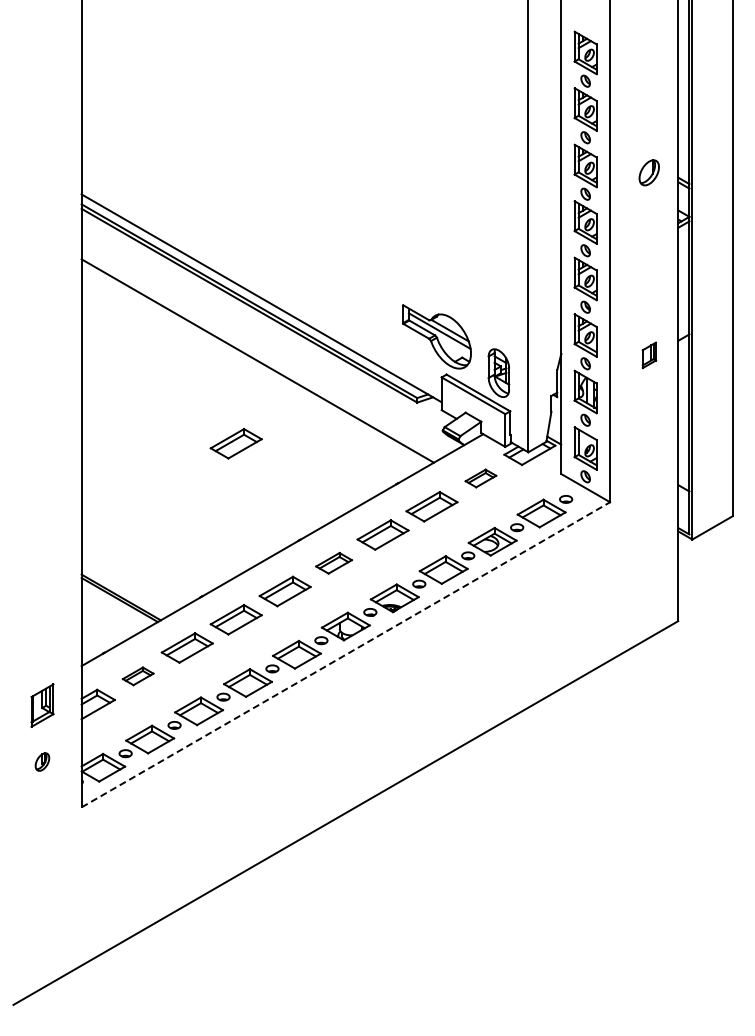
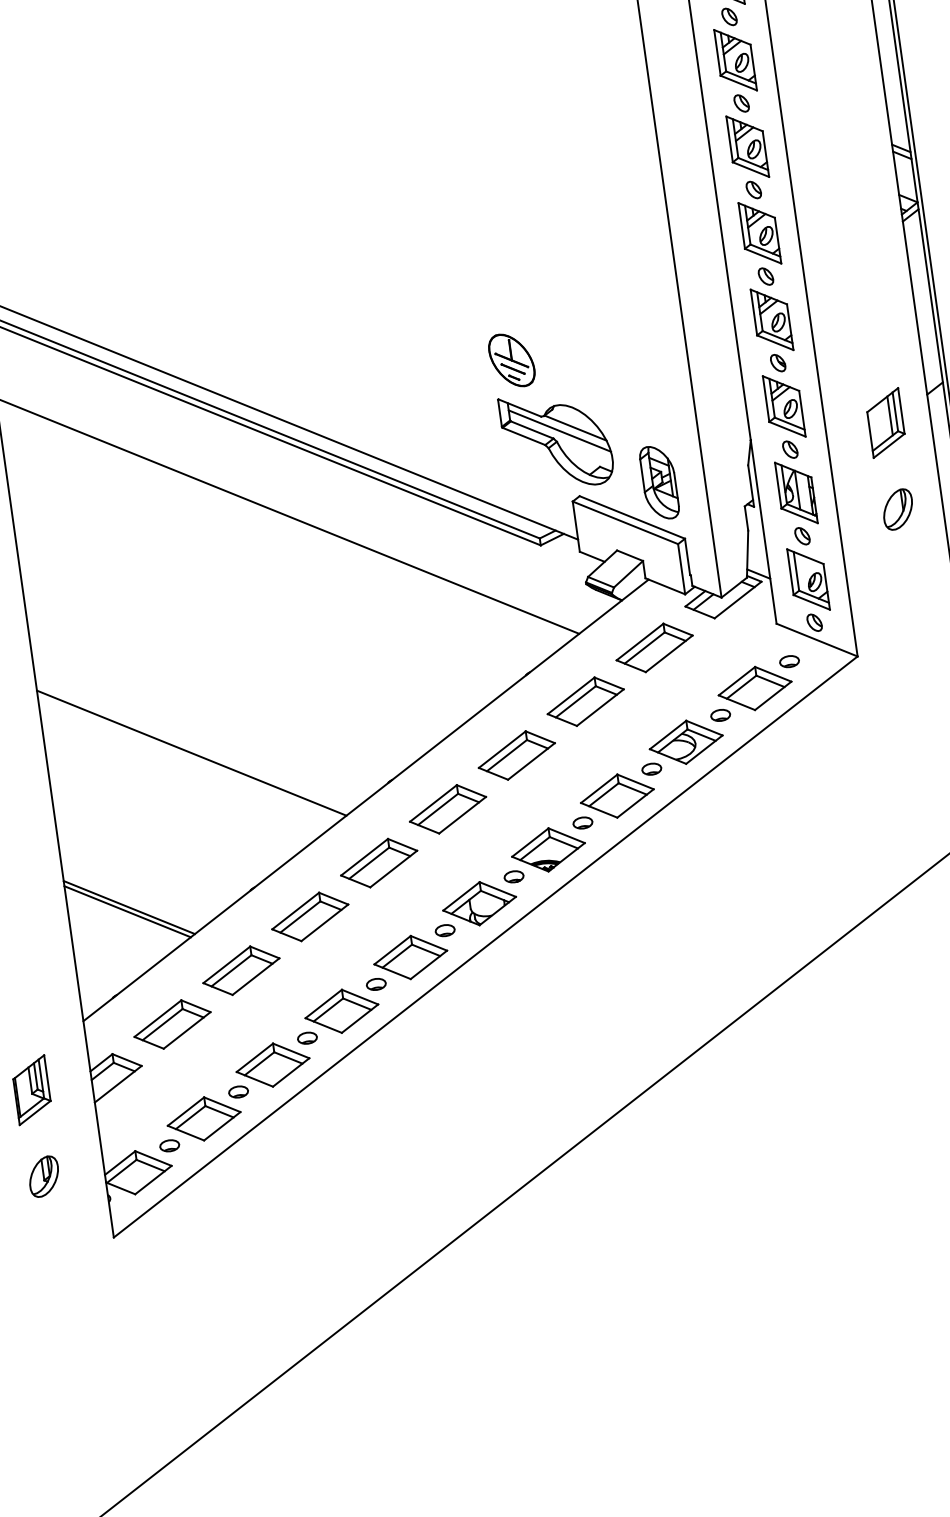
part: (648, 172) -> (896, 509), moved
part: (414, 281) -> (510, 360), added
part: (649, 355) -> (886, 423), size x1.67
part: (235, 443) -> (271, 647), removed
part: (480, 478) -> (653, 648), size x1.67
line: (174, 504) -> (190, 753), added
part: (333, 563) -> (447, 809), size x1.43
line: (346, 654) -> (486, 946), dashed -> solid
part: (137, 676) -> (171, 1025), size x1.67
part: (42, 761) -> (44, 1175), size x1.43

